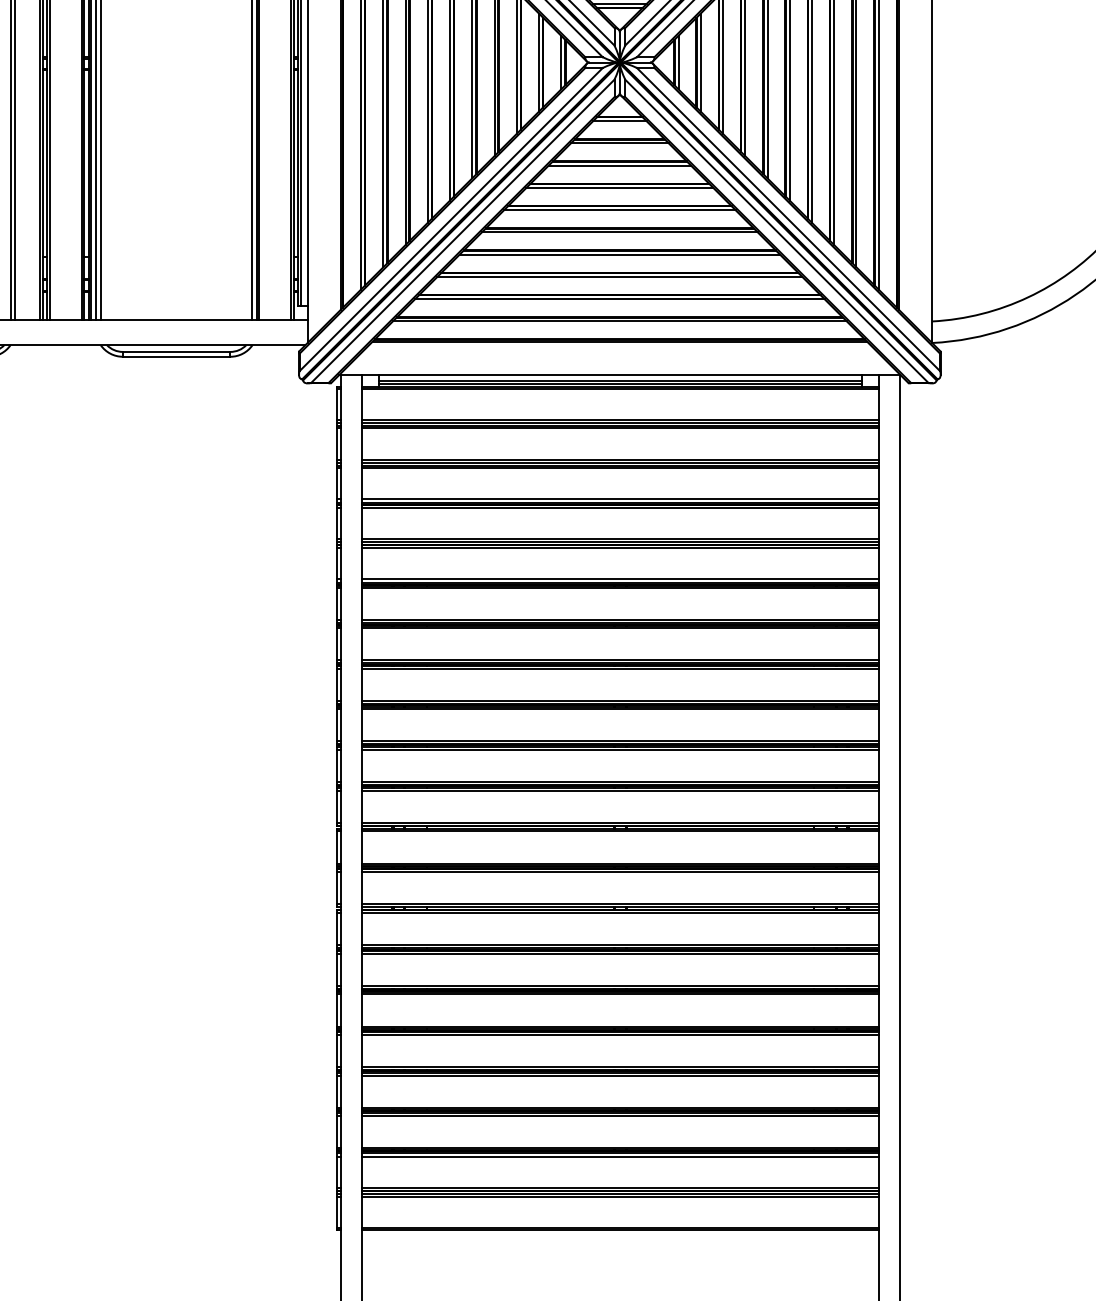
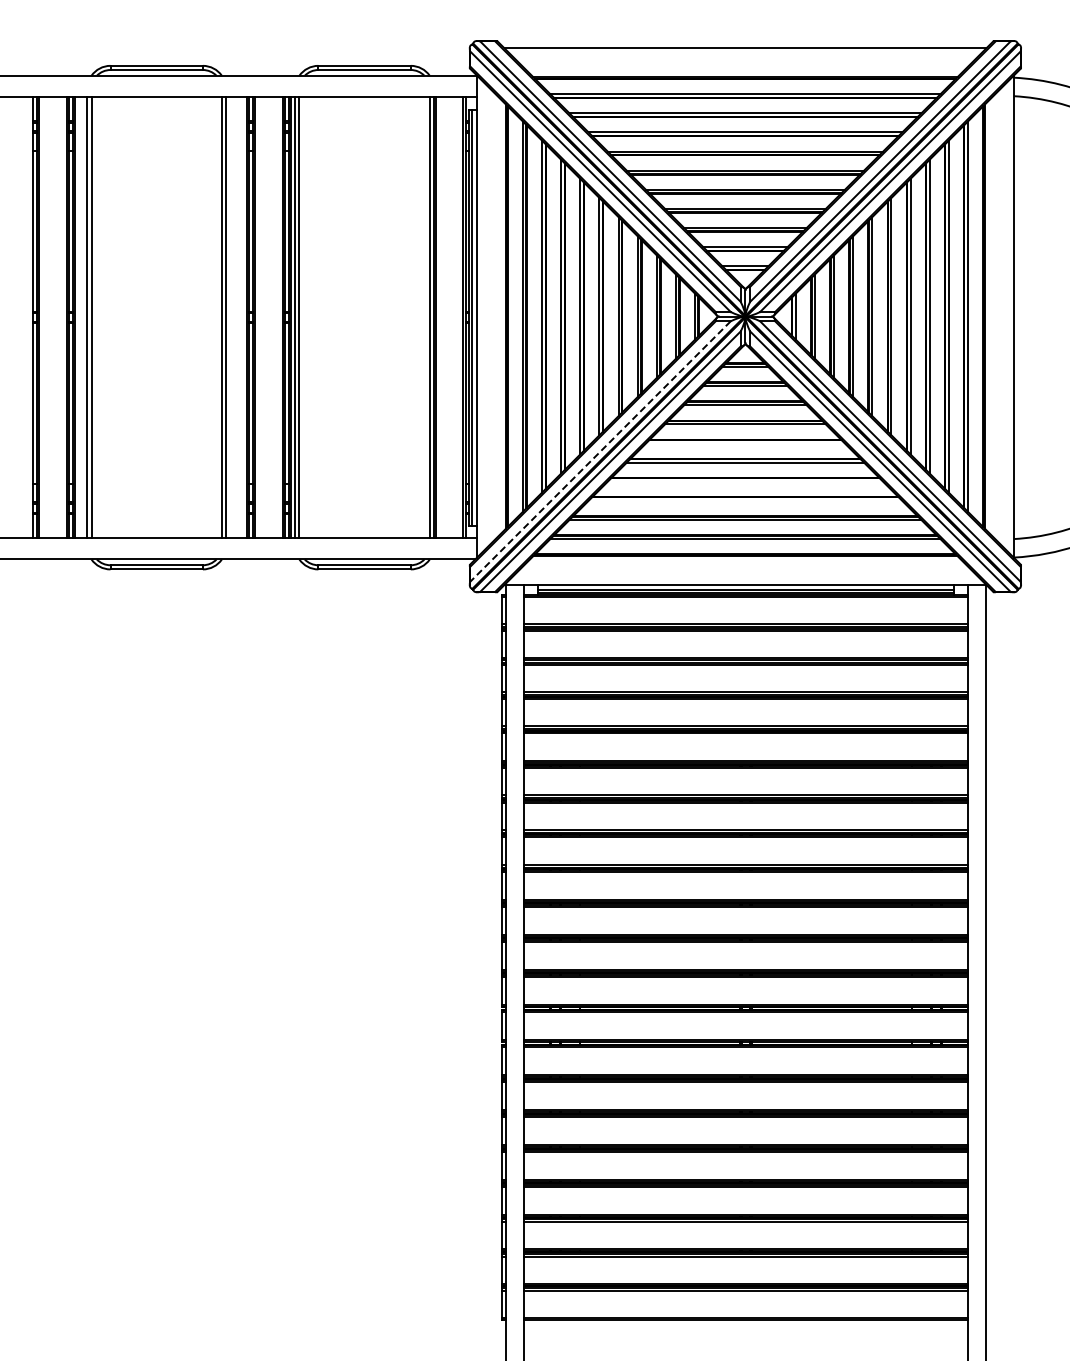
line: (618, 210) -> (744, 443), removed
line: (451, 219) -> (600, 451), solid -> dashed
line: (619, 254) -> (745, 481), removed
line: (619, 276) -> (745, 500), removed

